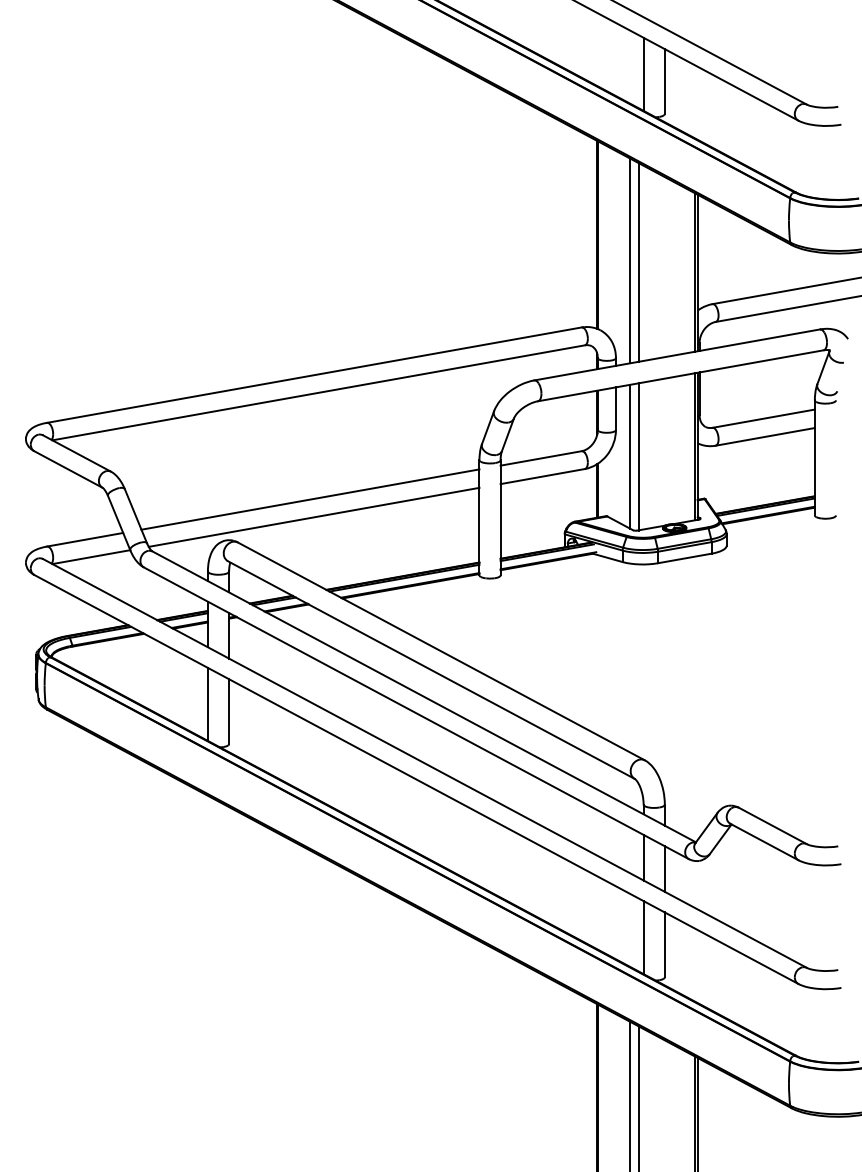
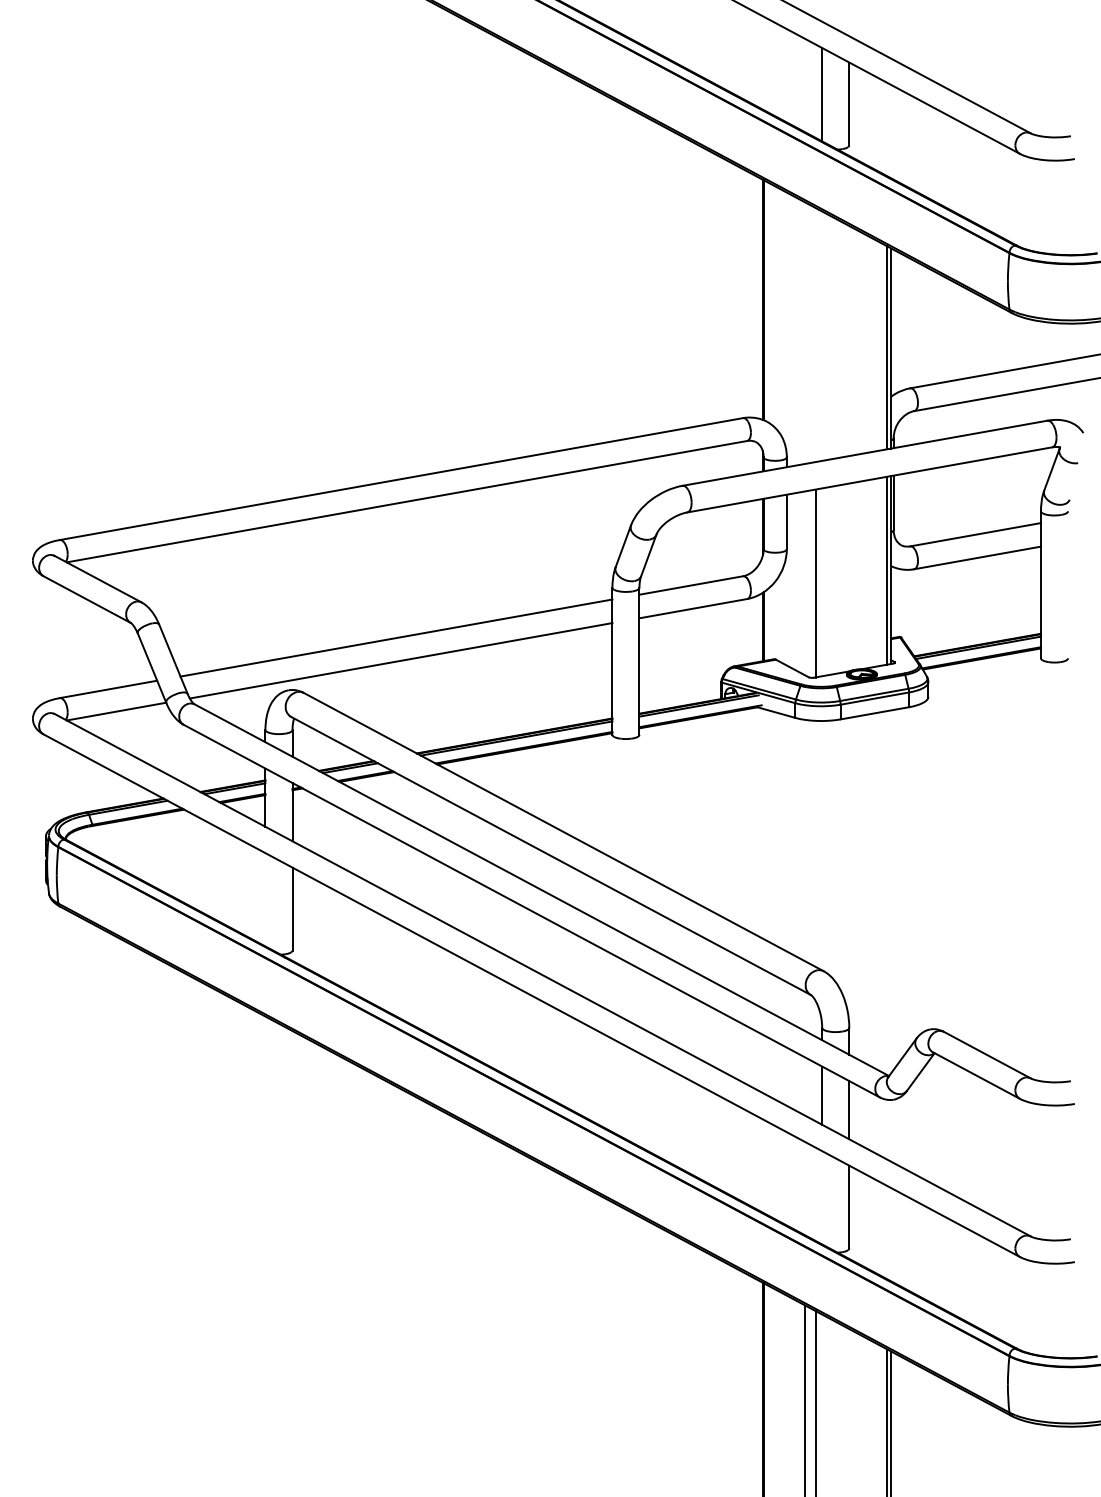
line: (630, 260) -> (805, 332), removed
line: (638, 262) -> (815, 335), removed
line: (630, 456) -> (805, 583), removed
line: (207, 704) -> (265, 899), removed
line: (643, 937) -> (822, 1197), removed

